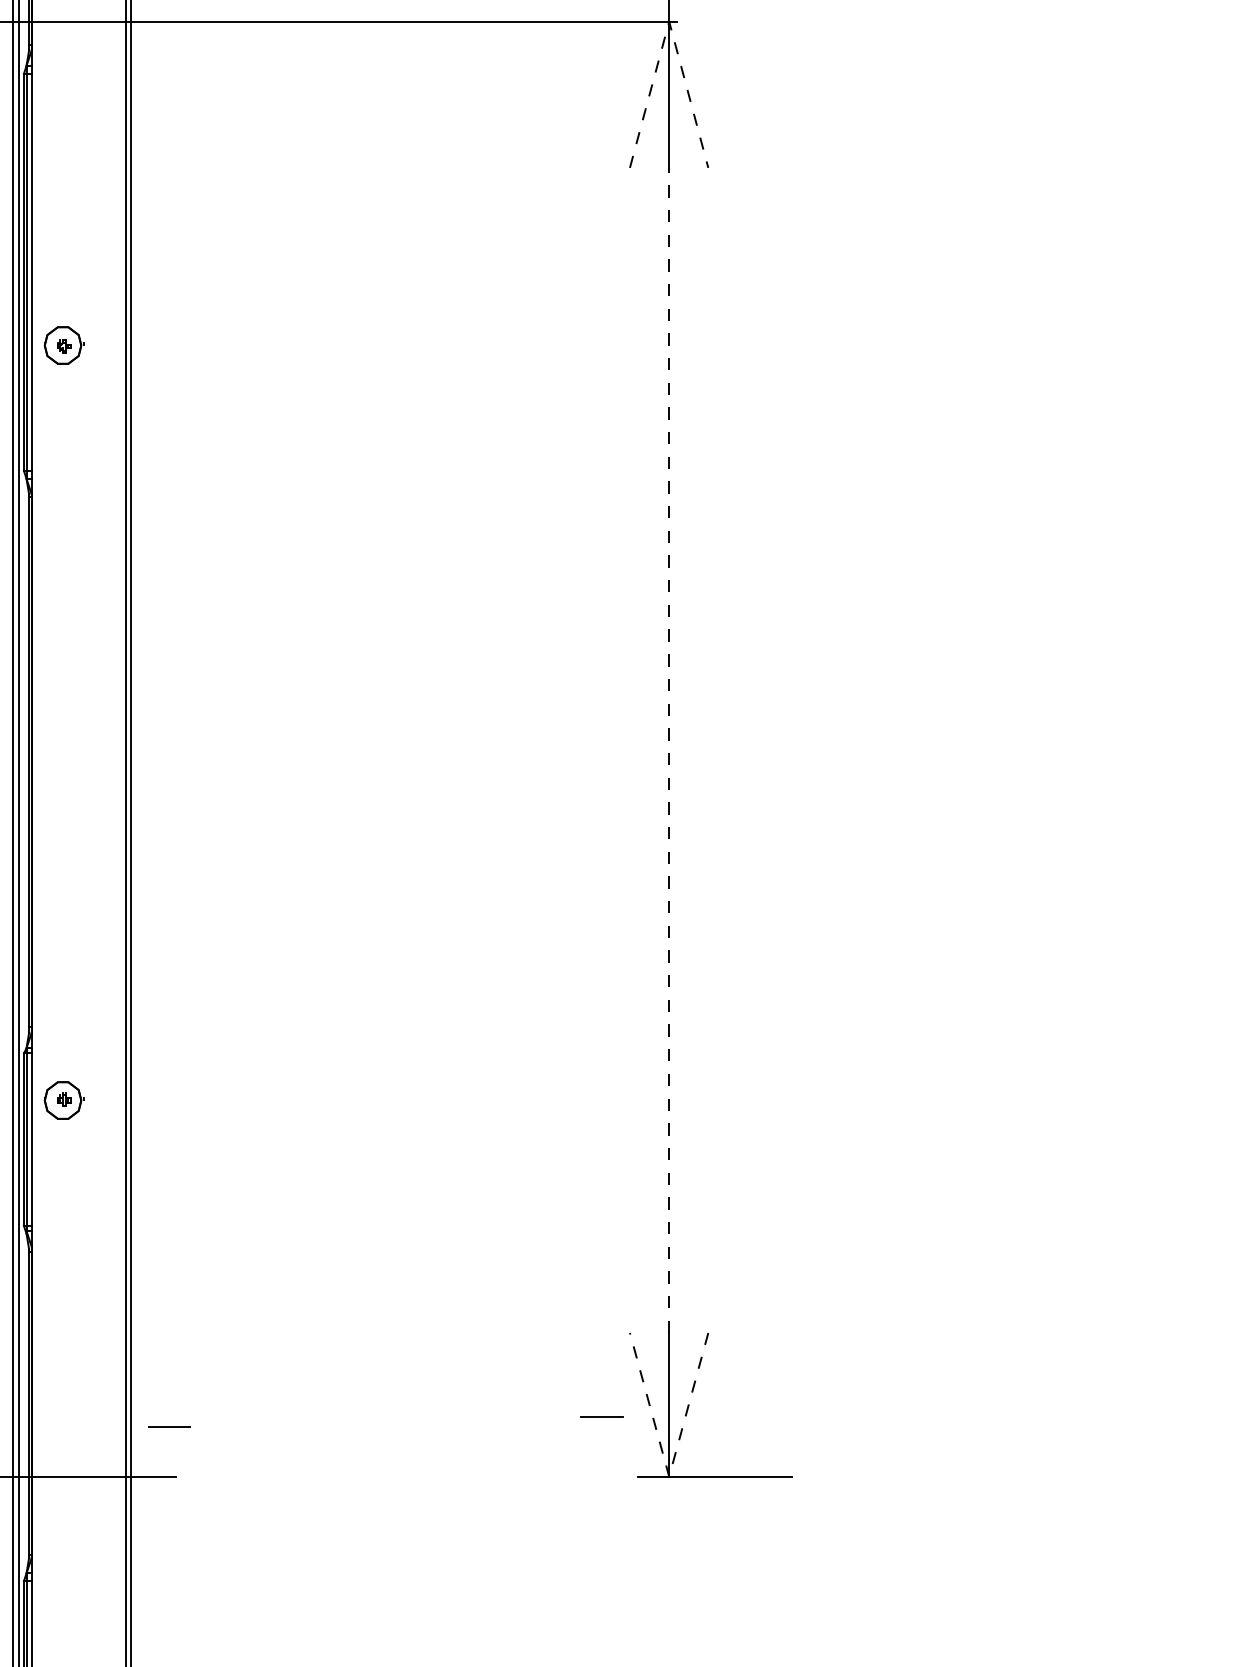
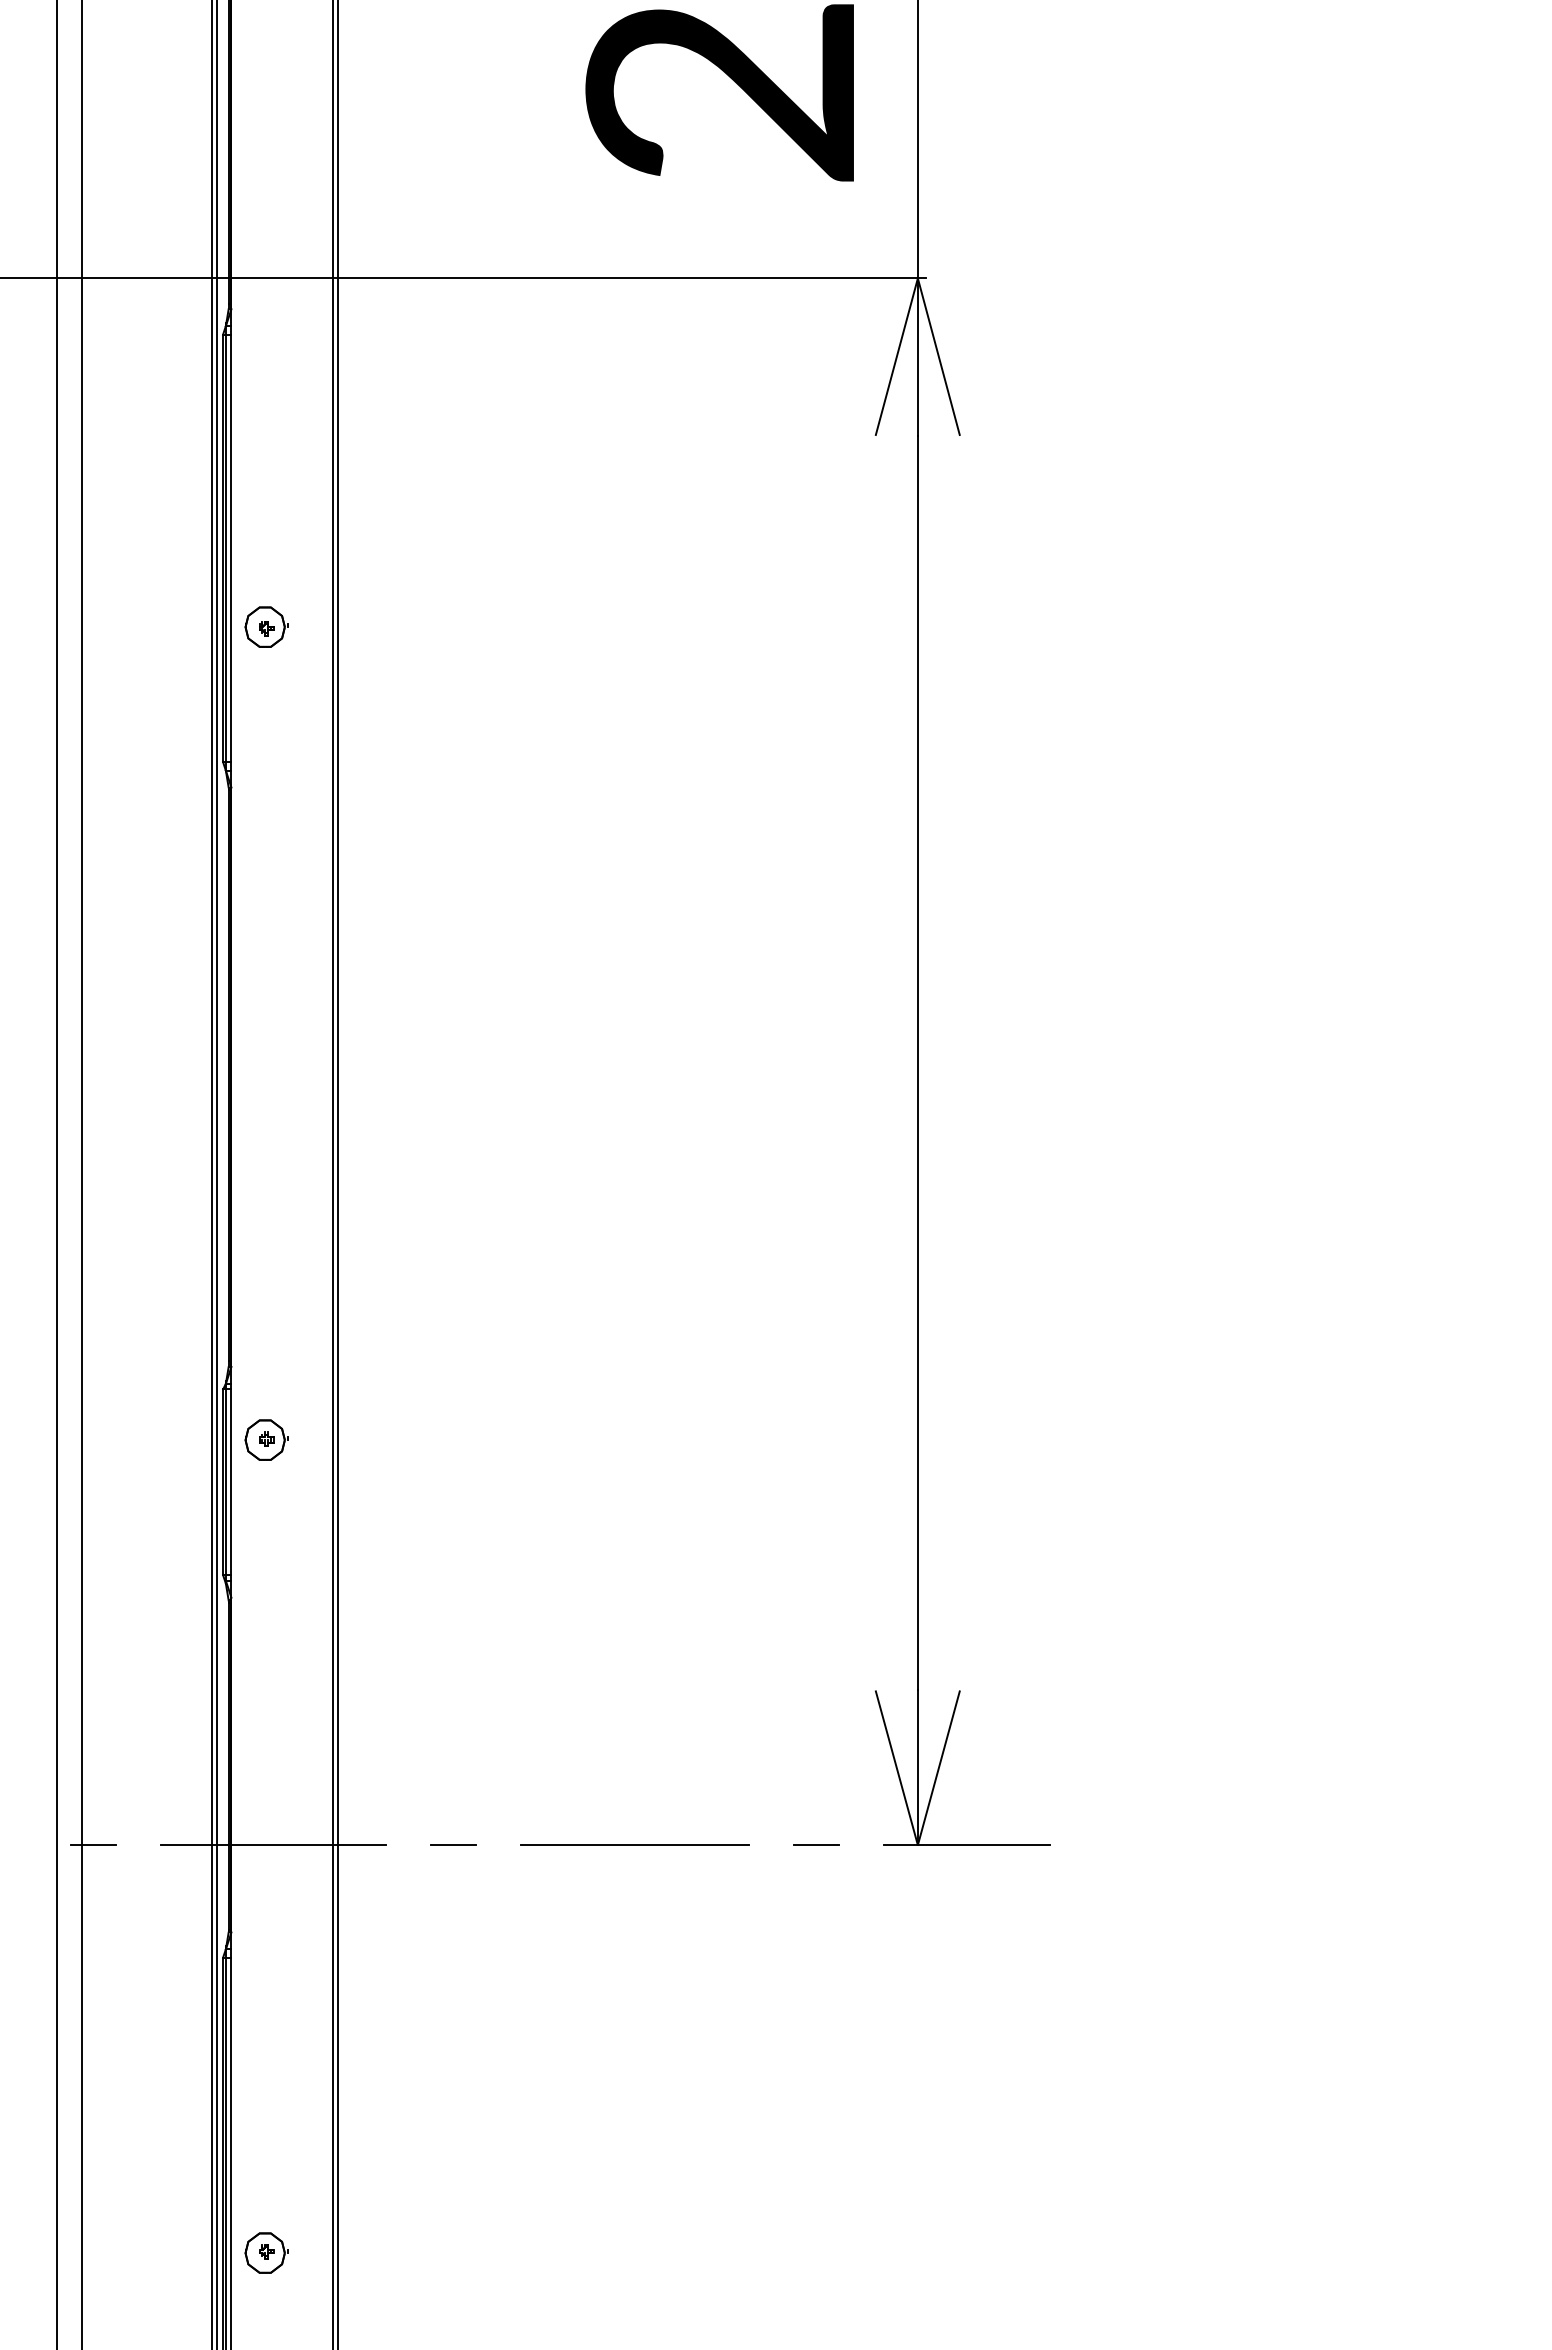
line: (668, 21) -> (917, 278), dashed -> solid
line: (668, 749) -> (917, 1062), dashed -> solid
line: (601, 1416) -> (816, 1844), moved
line: (169, 1425) -> (453, 1844), moved
line: (406, 1476) -> (634, 1844), added
line: (668, 1476) -> (917, 1845), dashed -> solid

